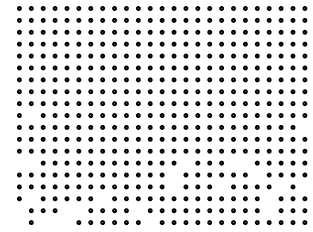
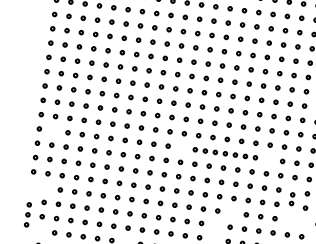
part: (173, 115) -> (224, 153), size x0.7
part: (233, 145) -> (292, 199), size x0.6
part: (19, 186) -> (28, 214), size x0.7

